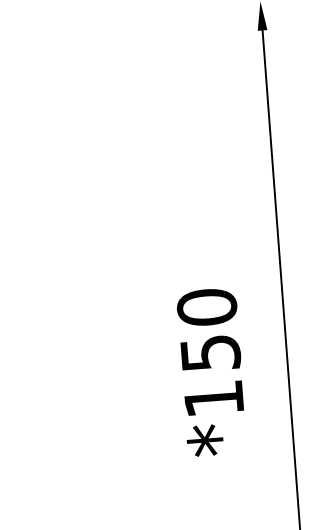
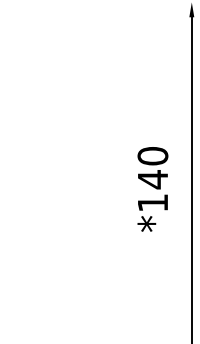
text: (211, 352) -> (153, 179), *150 -> *140

